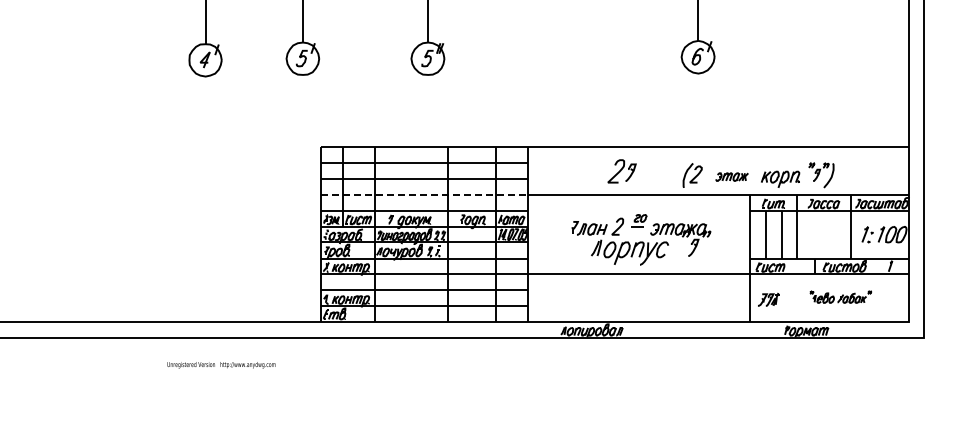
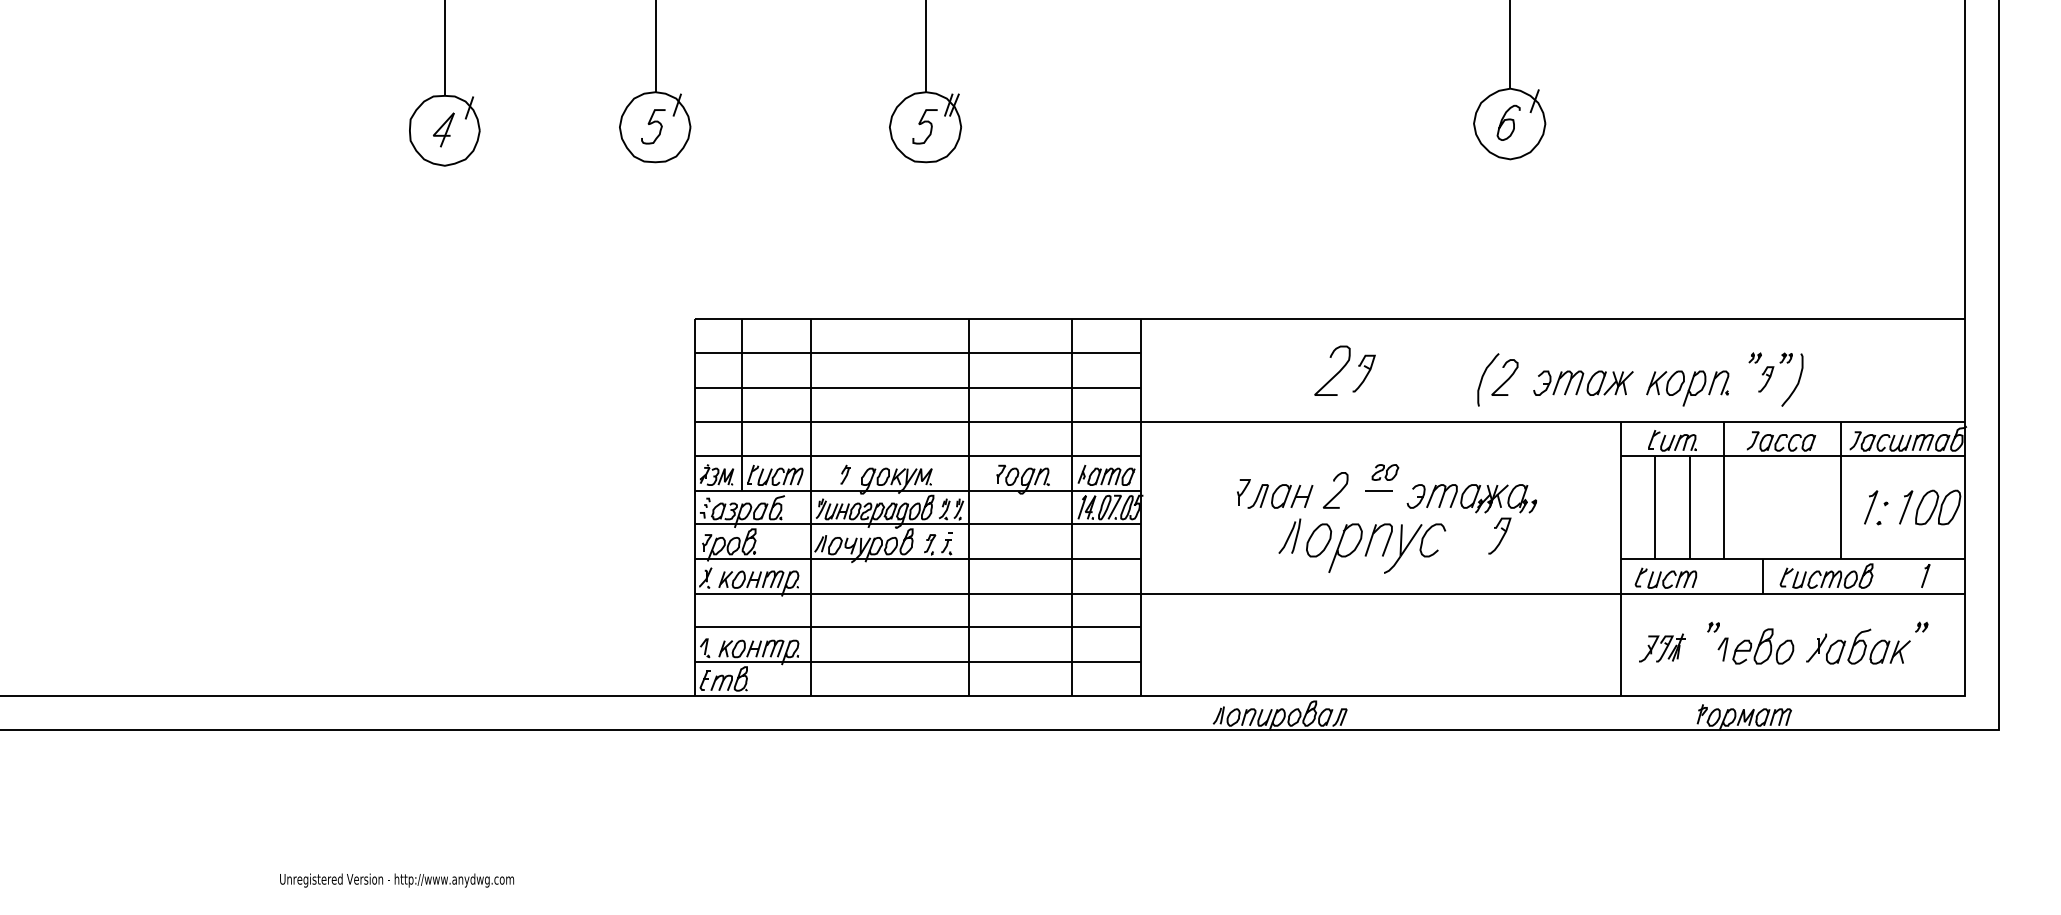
part: (731, 176) -> (1581, 381), size x1.43
line: (424, 194) -> (918, 420), dashed -> solid
part: (840, 296) -> (1817, 641), size x1.67
text: (221, 365) -> (397, 881), moved

